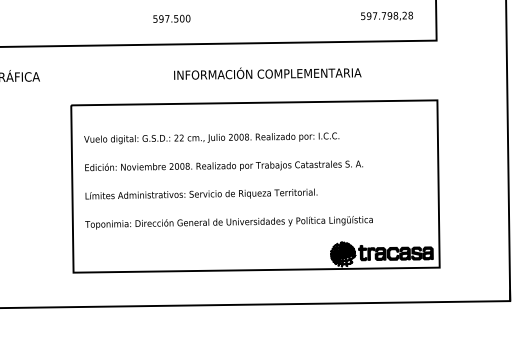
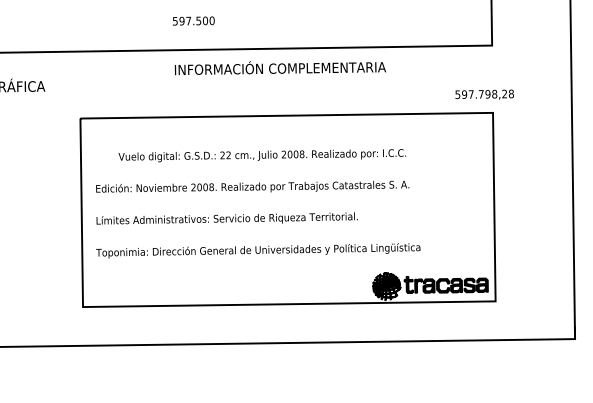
text: (386, 15) -> (484, 93), moved
text: (267, 73) -> (280, 67), moved
text: (211, 138) -> (262, 155), moved

